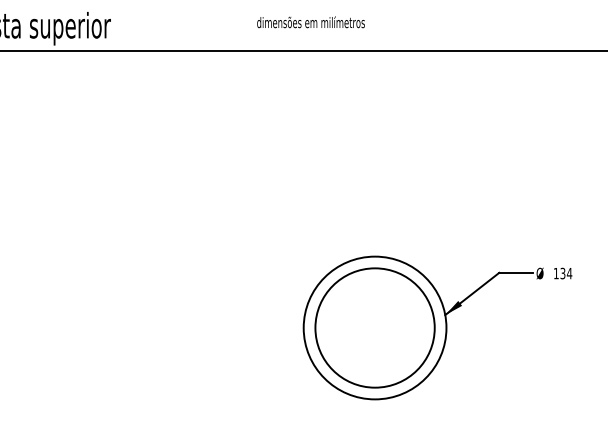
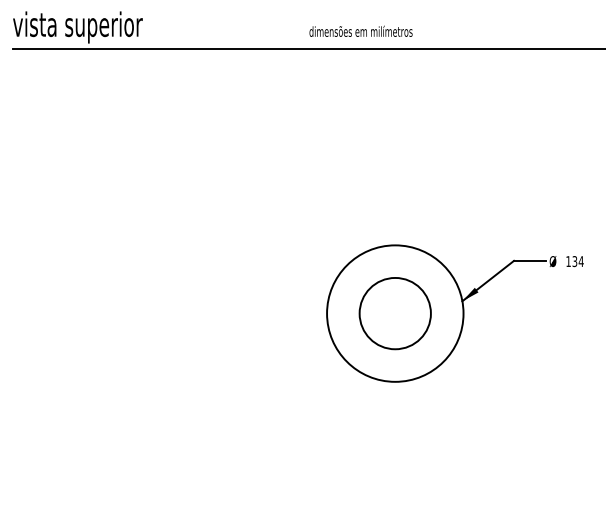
text: (310, 21) -> (360, 30), moved
circle: (374, 327) -> (394, 313), size x0.62

